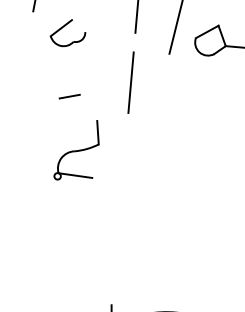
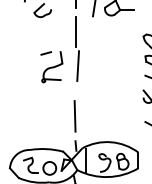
line: (68, 96) -> (45, 53), moved
line: (131, 151) -> (78, 65), added
line: (113, 254) -> (74, 116), added

